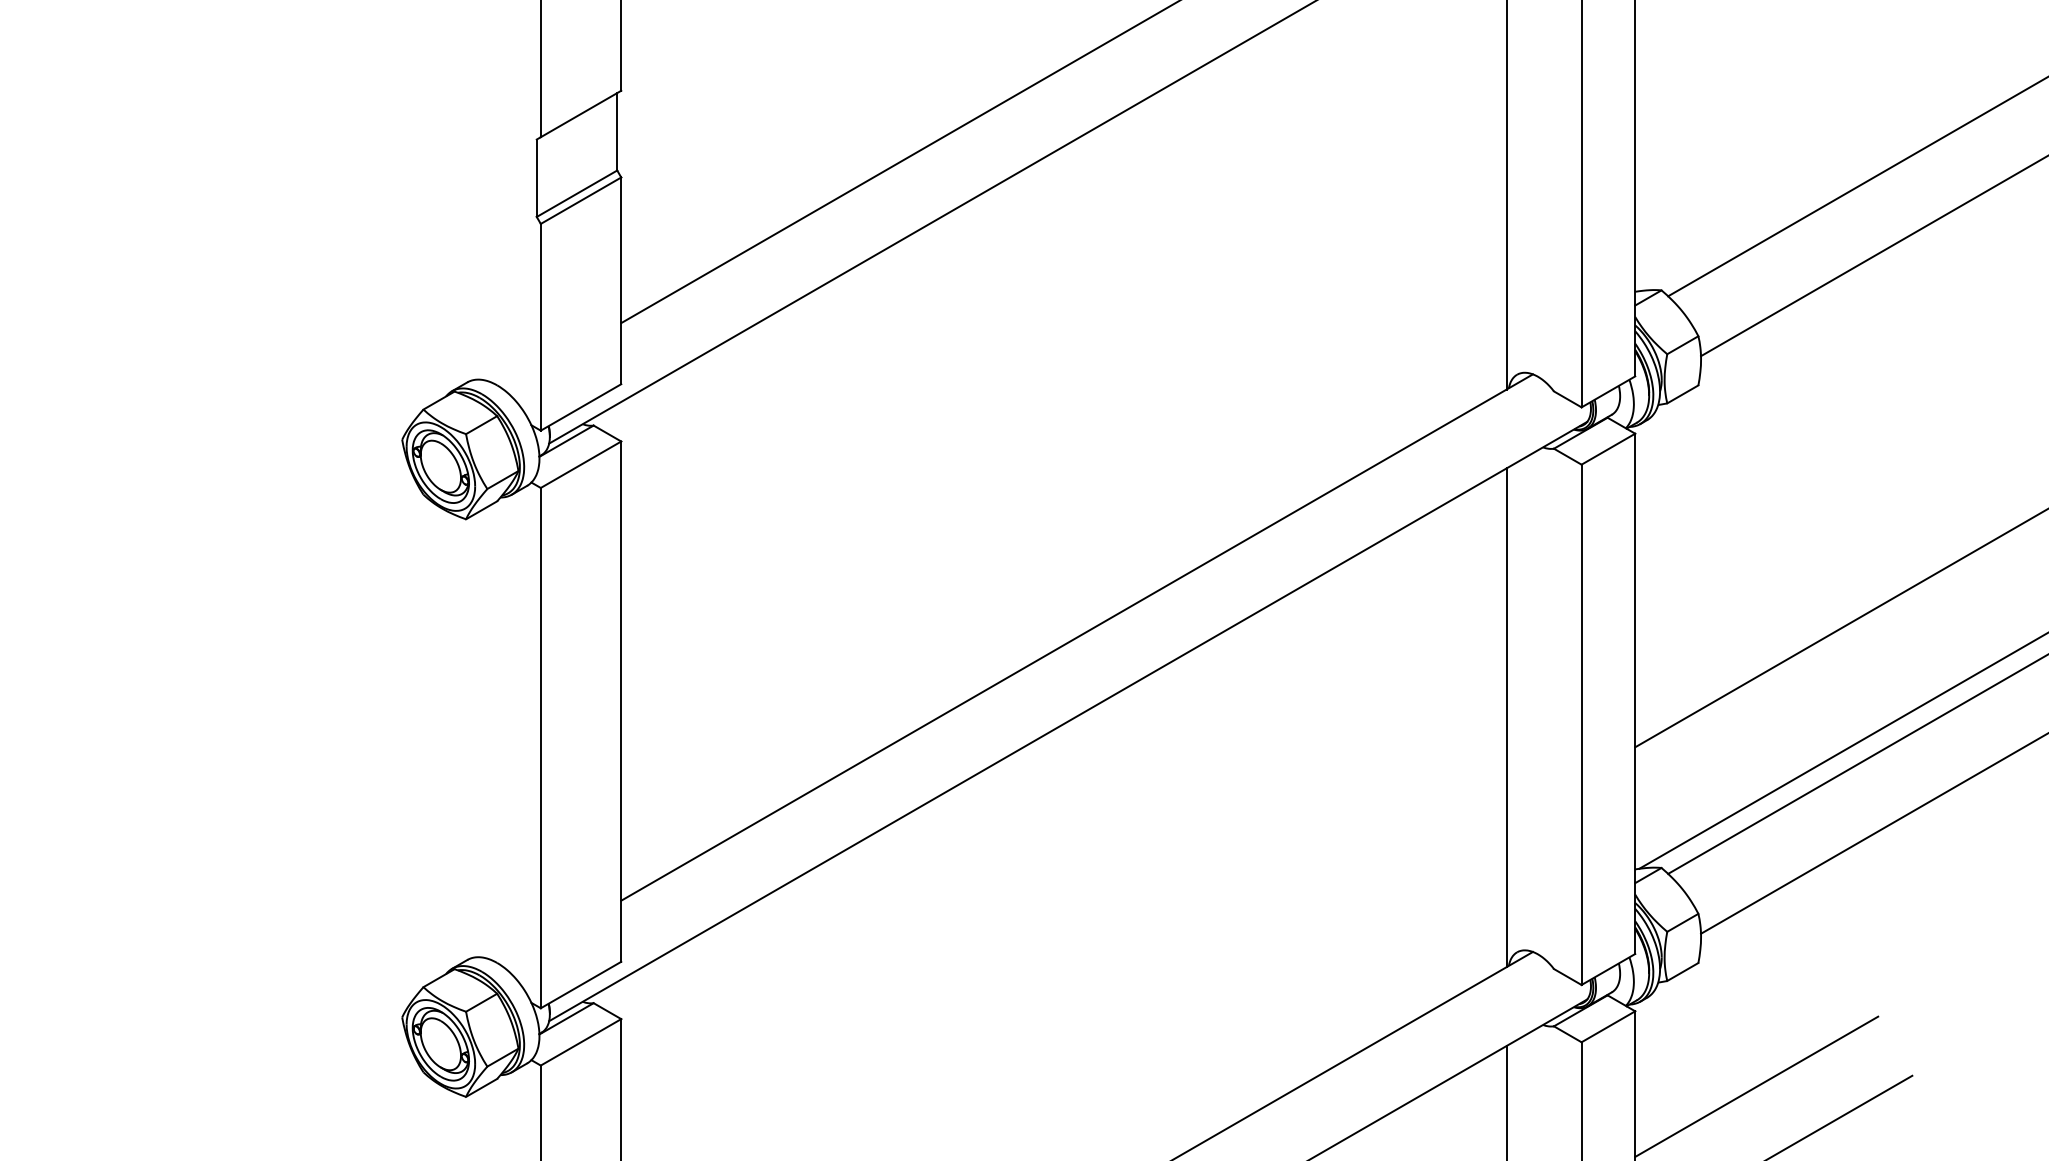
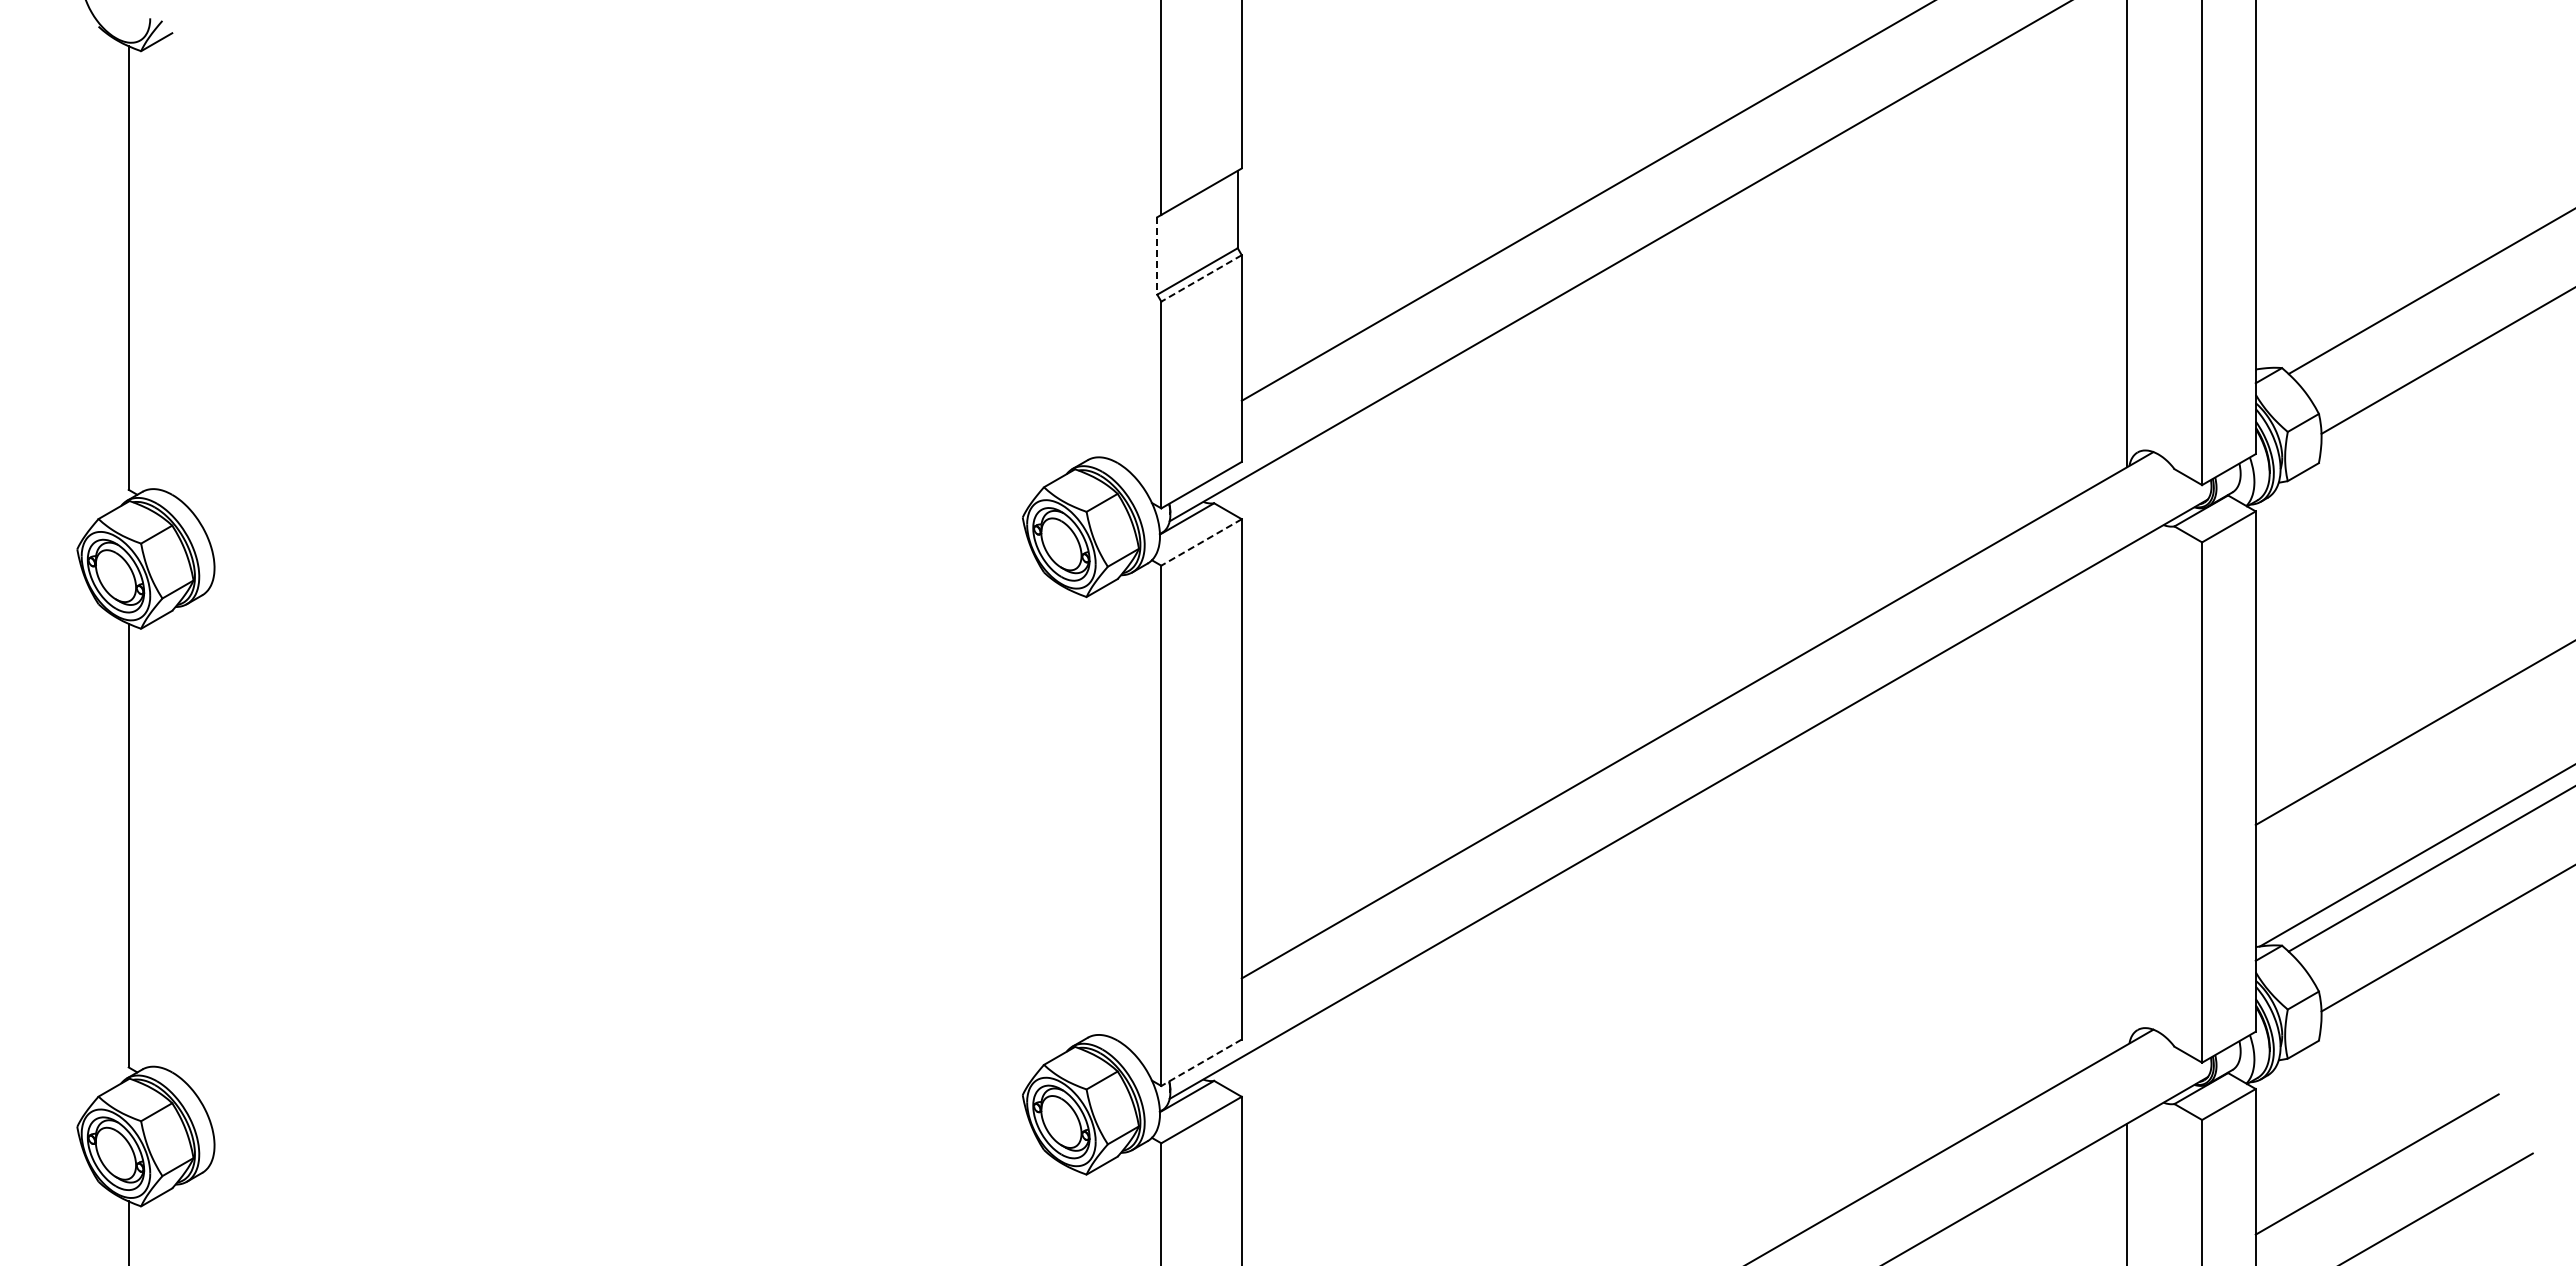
line: (536, 177) -> (1157, 255), solid -> dashed
line: (580, 200) -> (1201, 278), solid -> dashed
line: (580, 464) -> (1201, 542), solid -> dashed
line: (1506, 717) -> (2127, 795), removed
line: (580, 985) -> (1201, 1063), solid -> dashed

